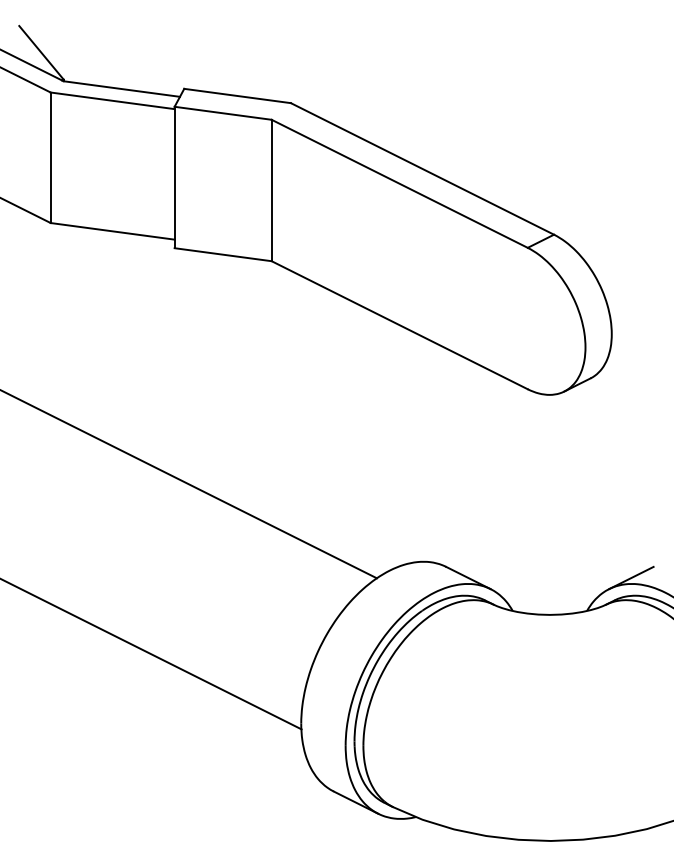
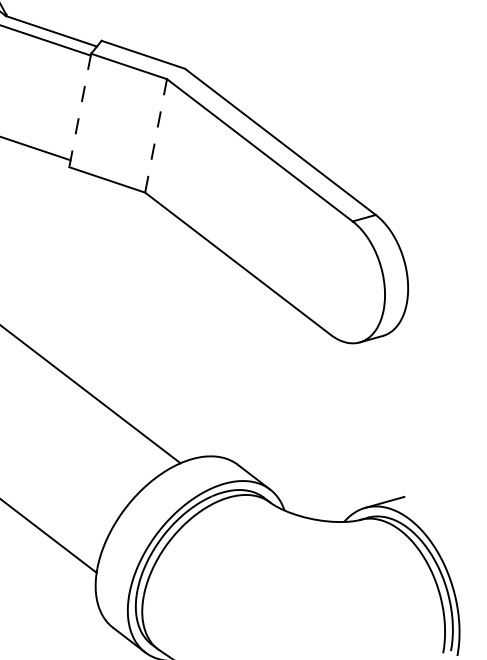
line: (174, 177) -> (80, 110), solid -> dashed
line: (271, 190) -> (155, 135), solid -> dashed

